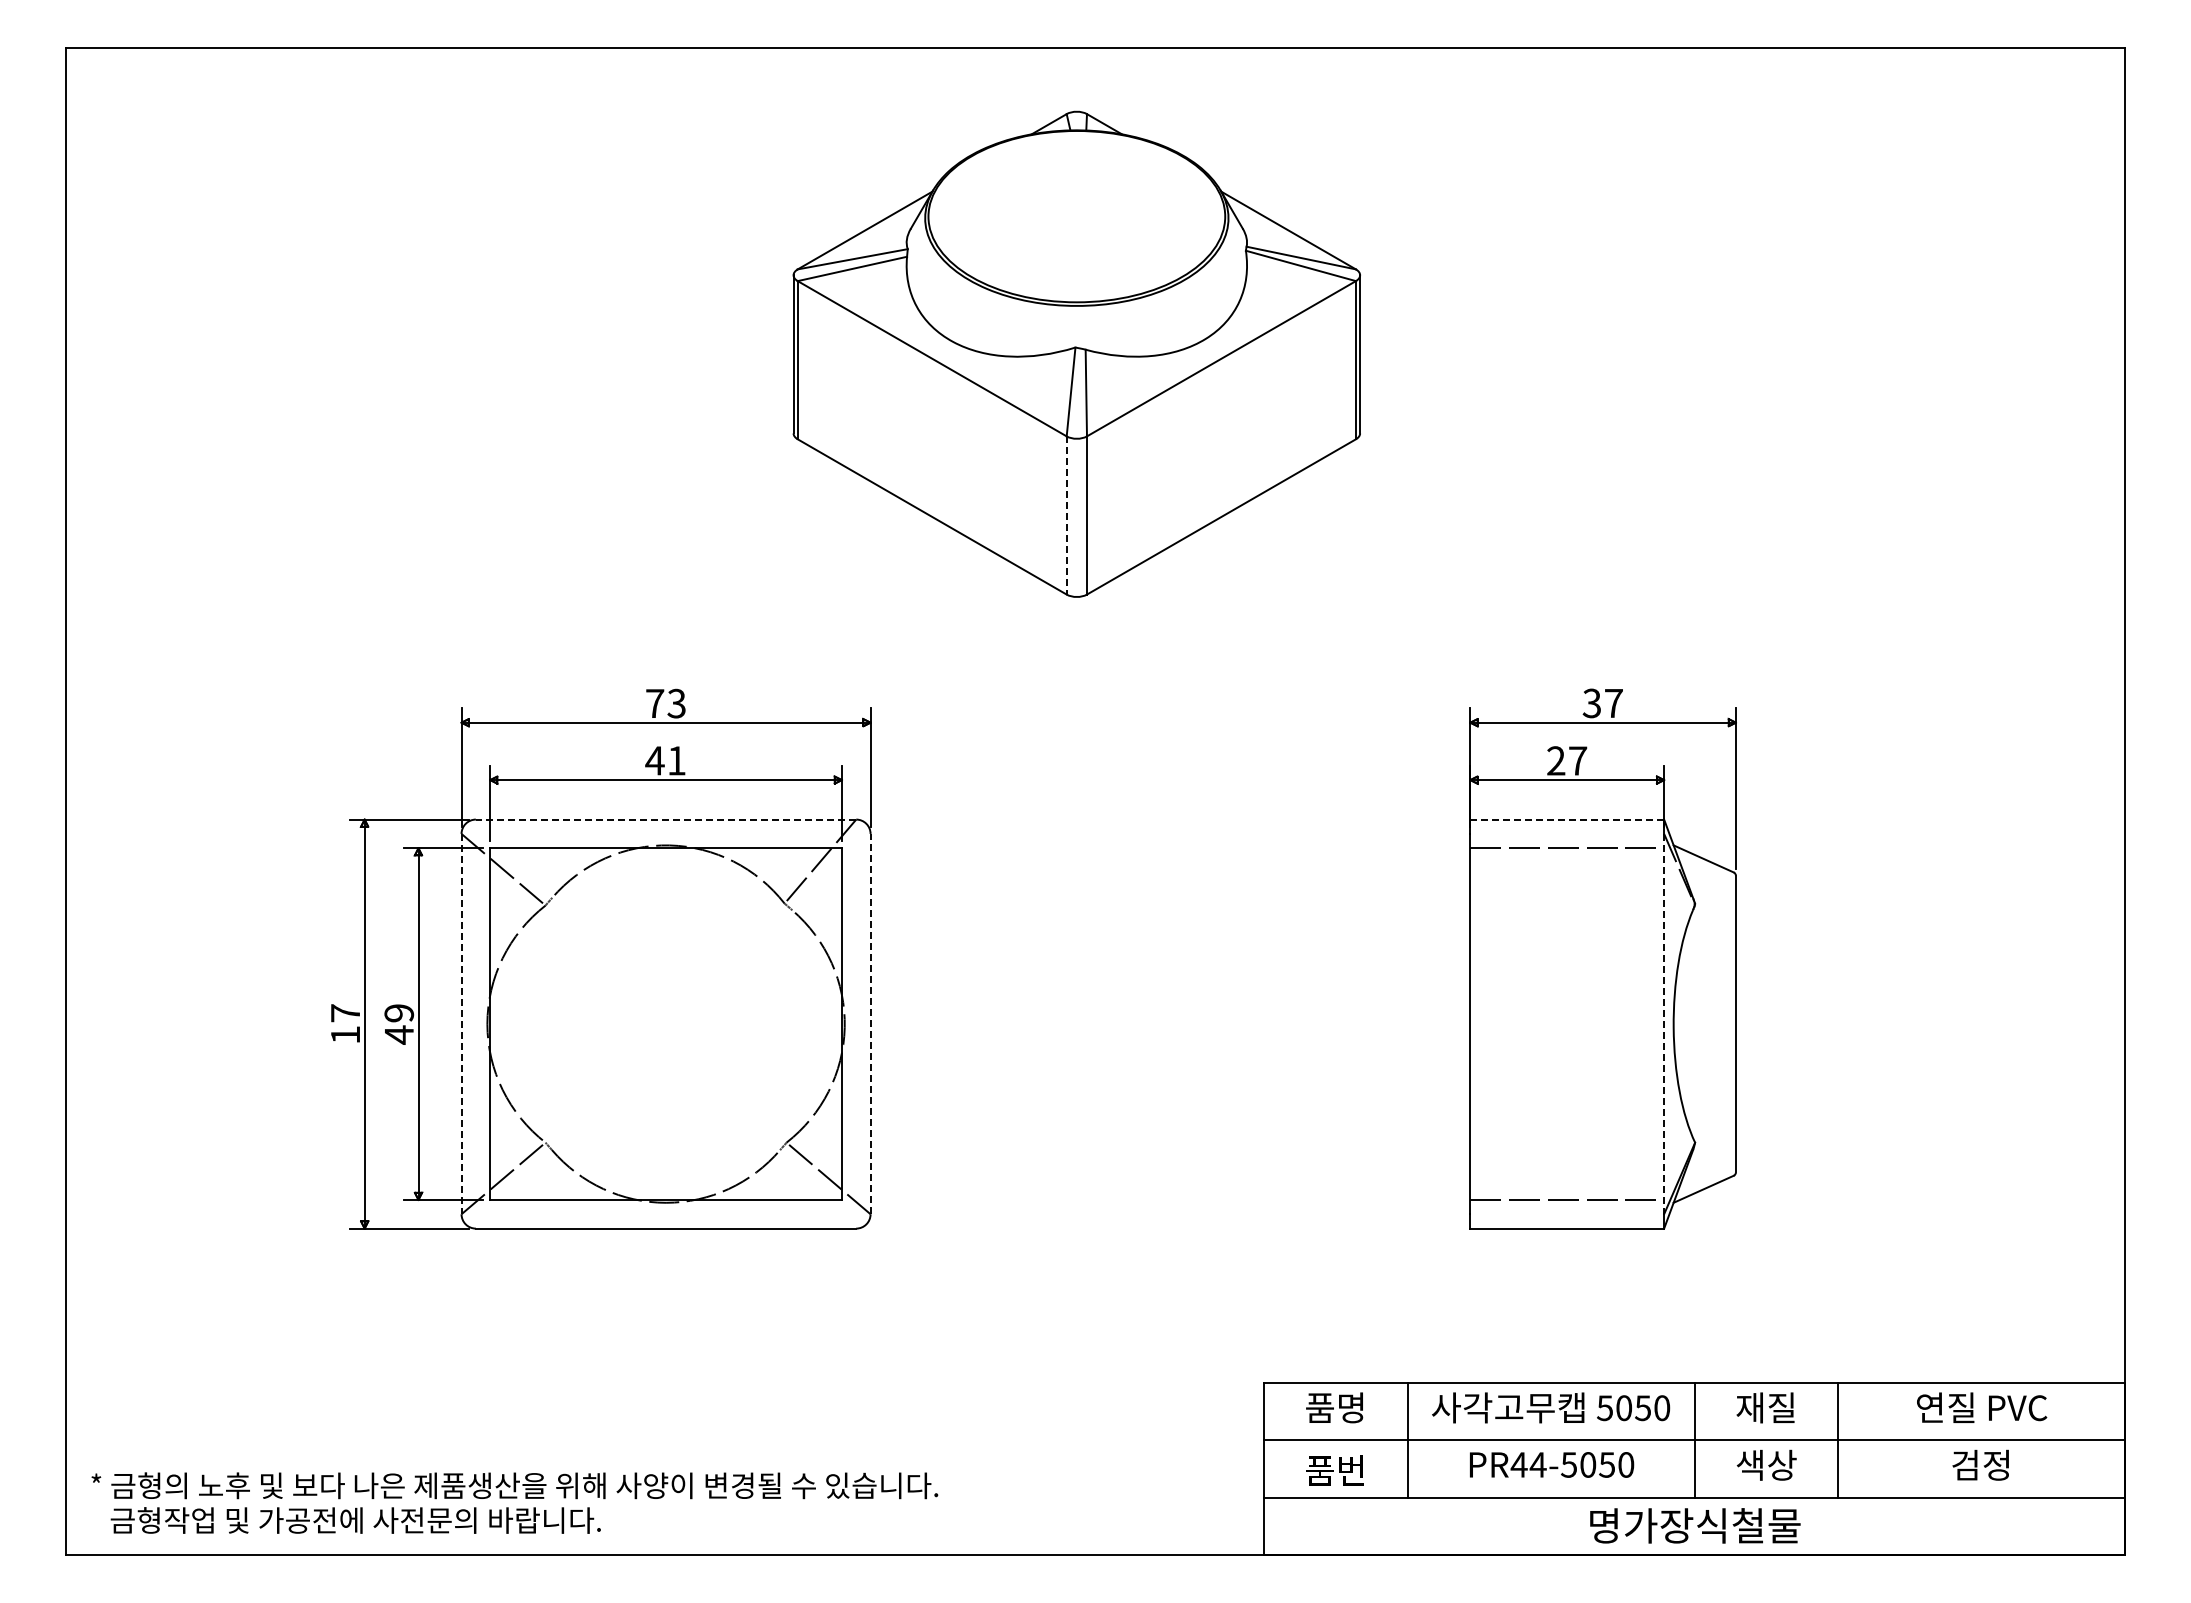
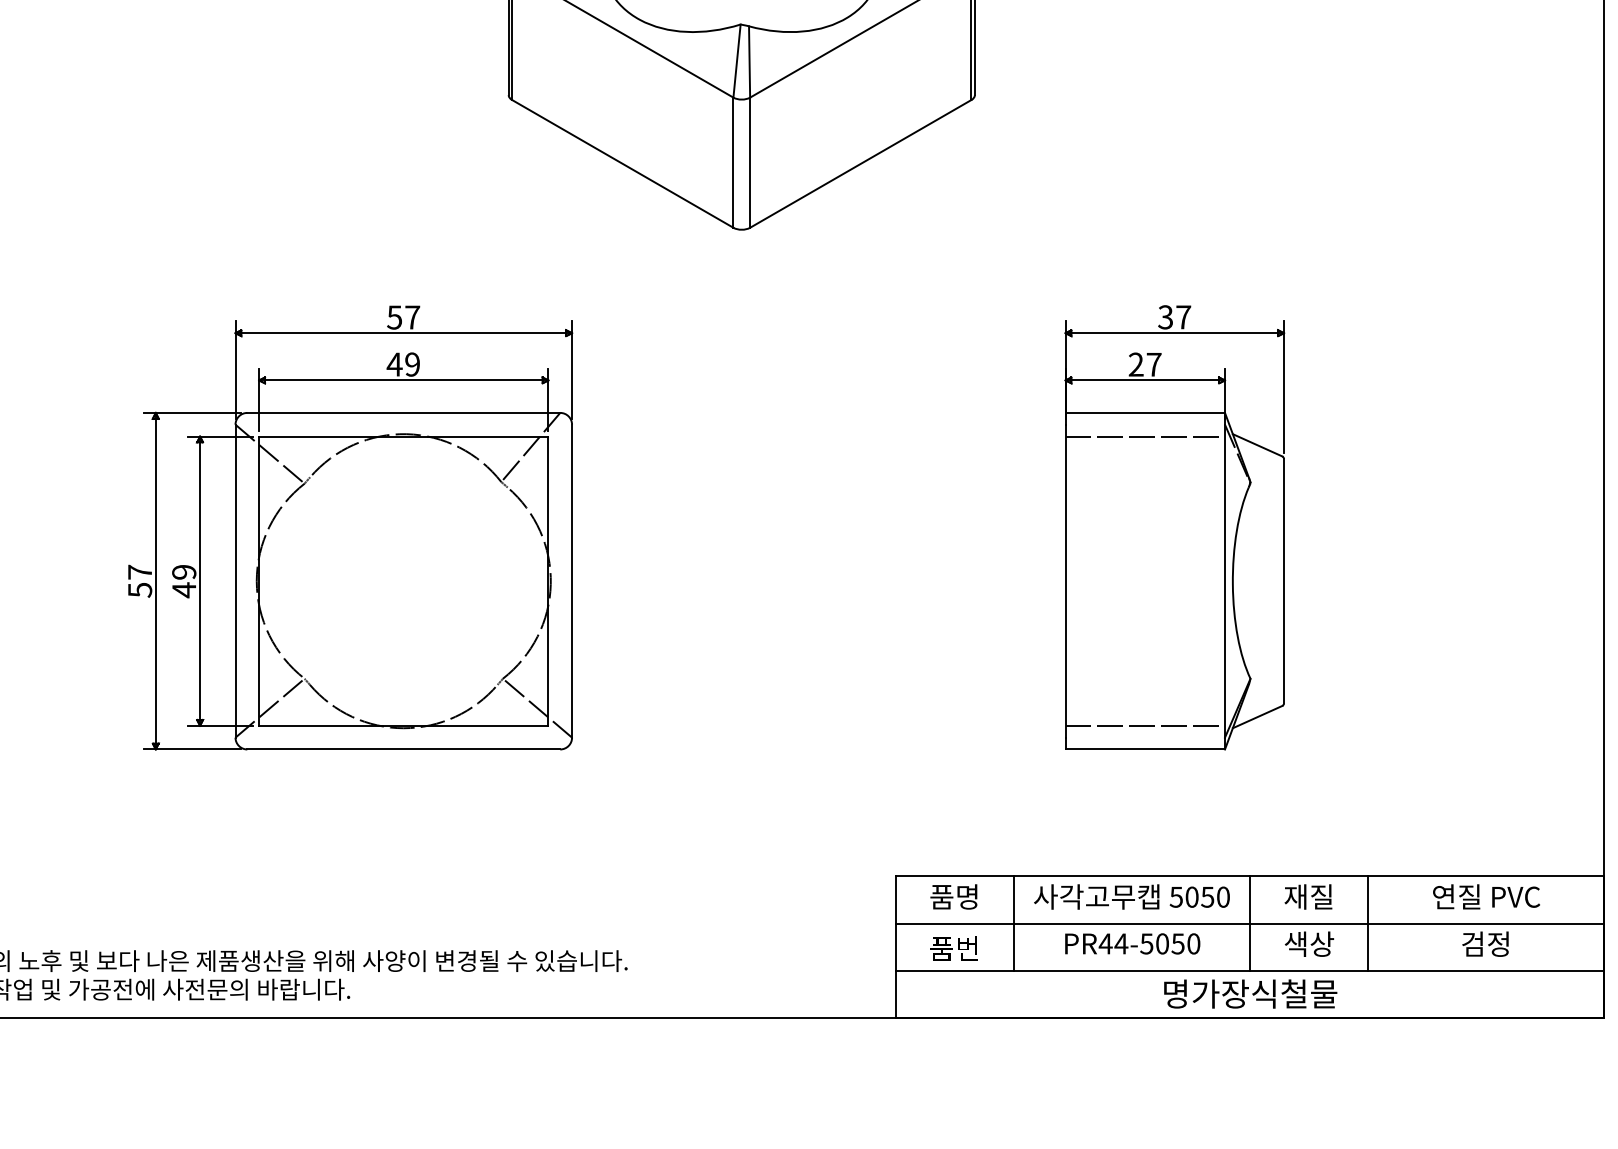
line: (1066, 515) -> (733, 162), dashed -> solid
text: (665, 703) -> (403, 317), 73 -> 57
text: (676, 760) -> (412, 364), 41 -> 49
line: (665, 819) -> (403, 412), dashed -> solid
line: (1567, 819) -> (1145, 412), dashed -> solid
line: (870, 1023) -> (572, 580), dashed -> solid
line: (461, 1024) -> (235, 581), dashed -> solid
line: (1664, 1024) -> (1225, 581), dashed -> solid
text: (345, 1035) -> (140, 590), 17 -> 57

